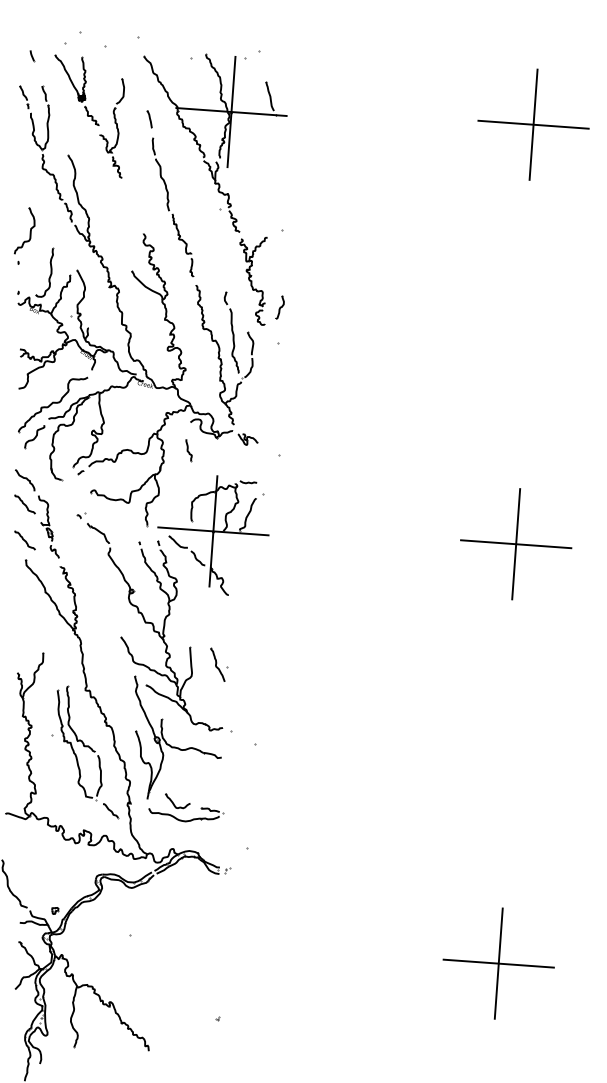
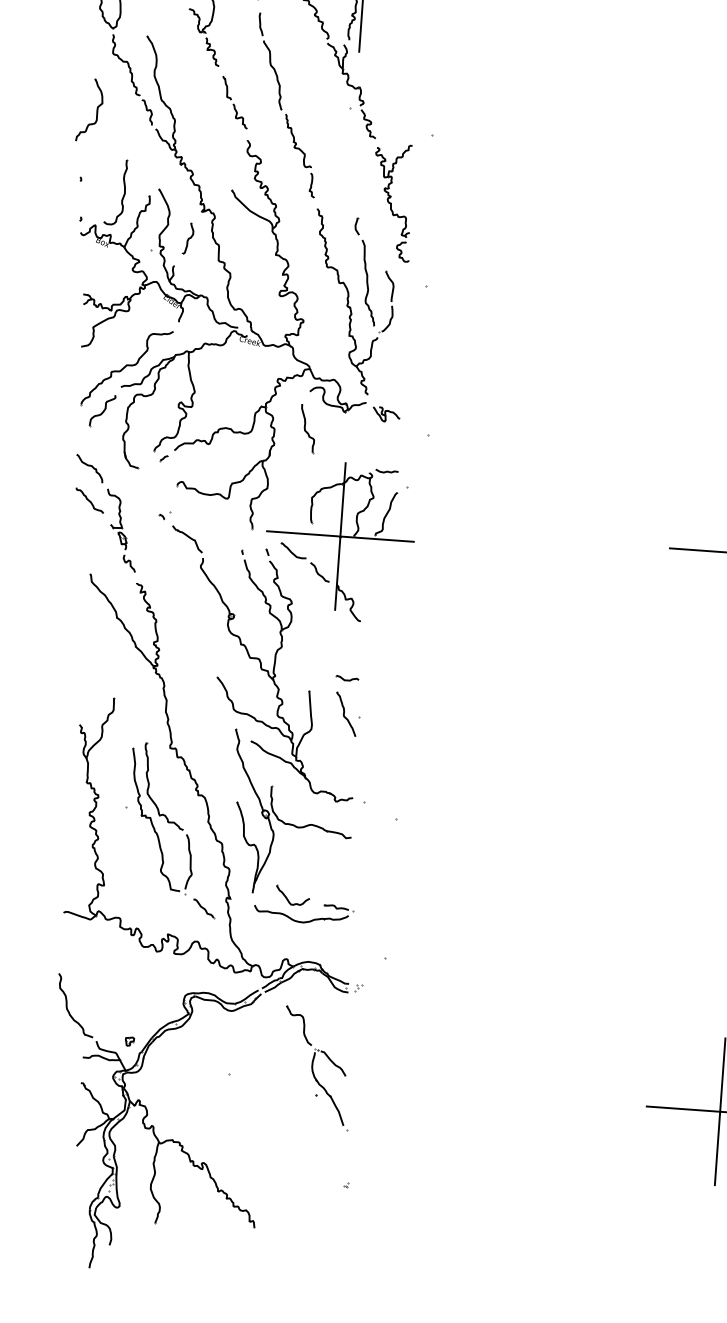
part: (133, 205) -> (234, 102), added
part: (24, 230) -> (88, 109), moved
part: (279, 307) -> (187, 238), moved
part: (188, 450) -> (307, 428), size x1.67
curve: (24, 540) -> (88, 548), removed
part: (218, 637) -> (347, 677), added
part: (196, 931) -> (317, 1069), added

